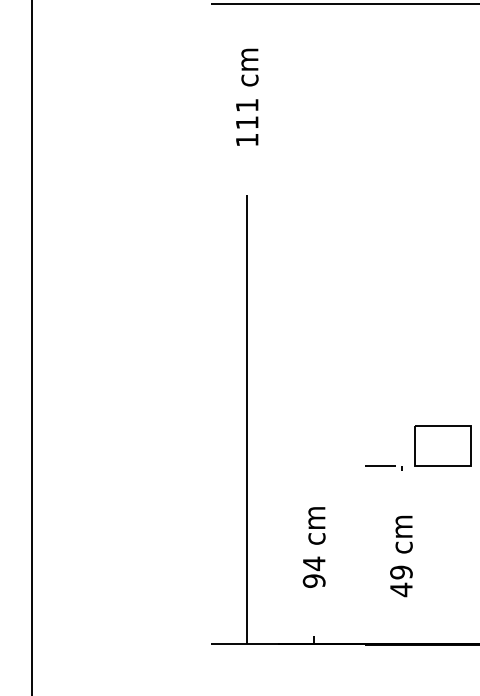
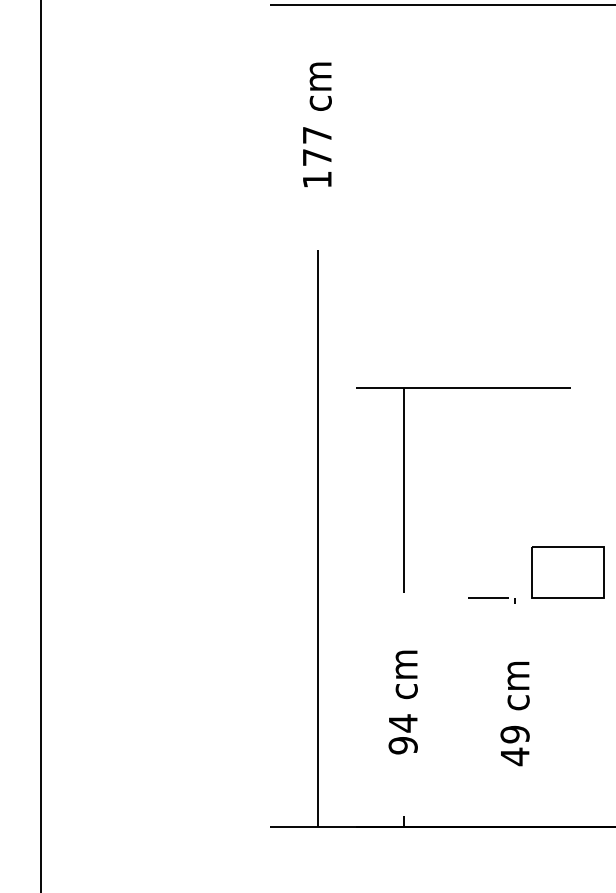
text: (247, 114) -> (317, 146), 111 -> 177
part: (314, 381) -> (403, 489), added

